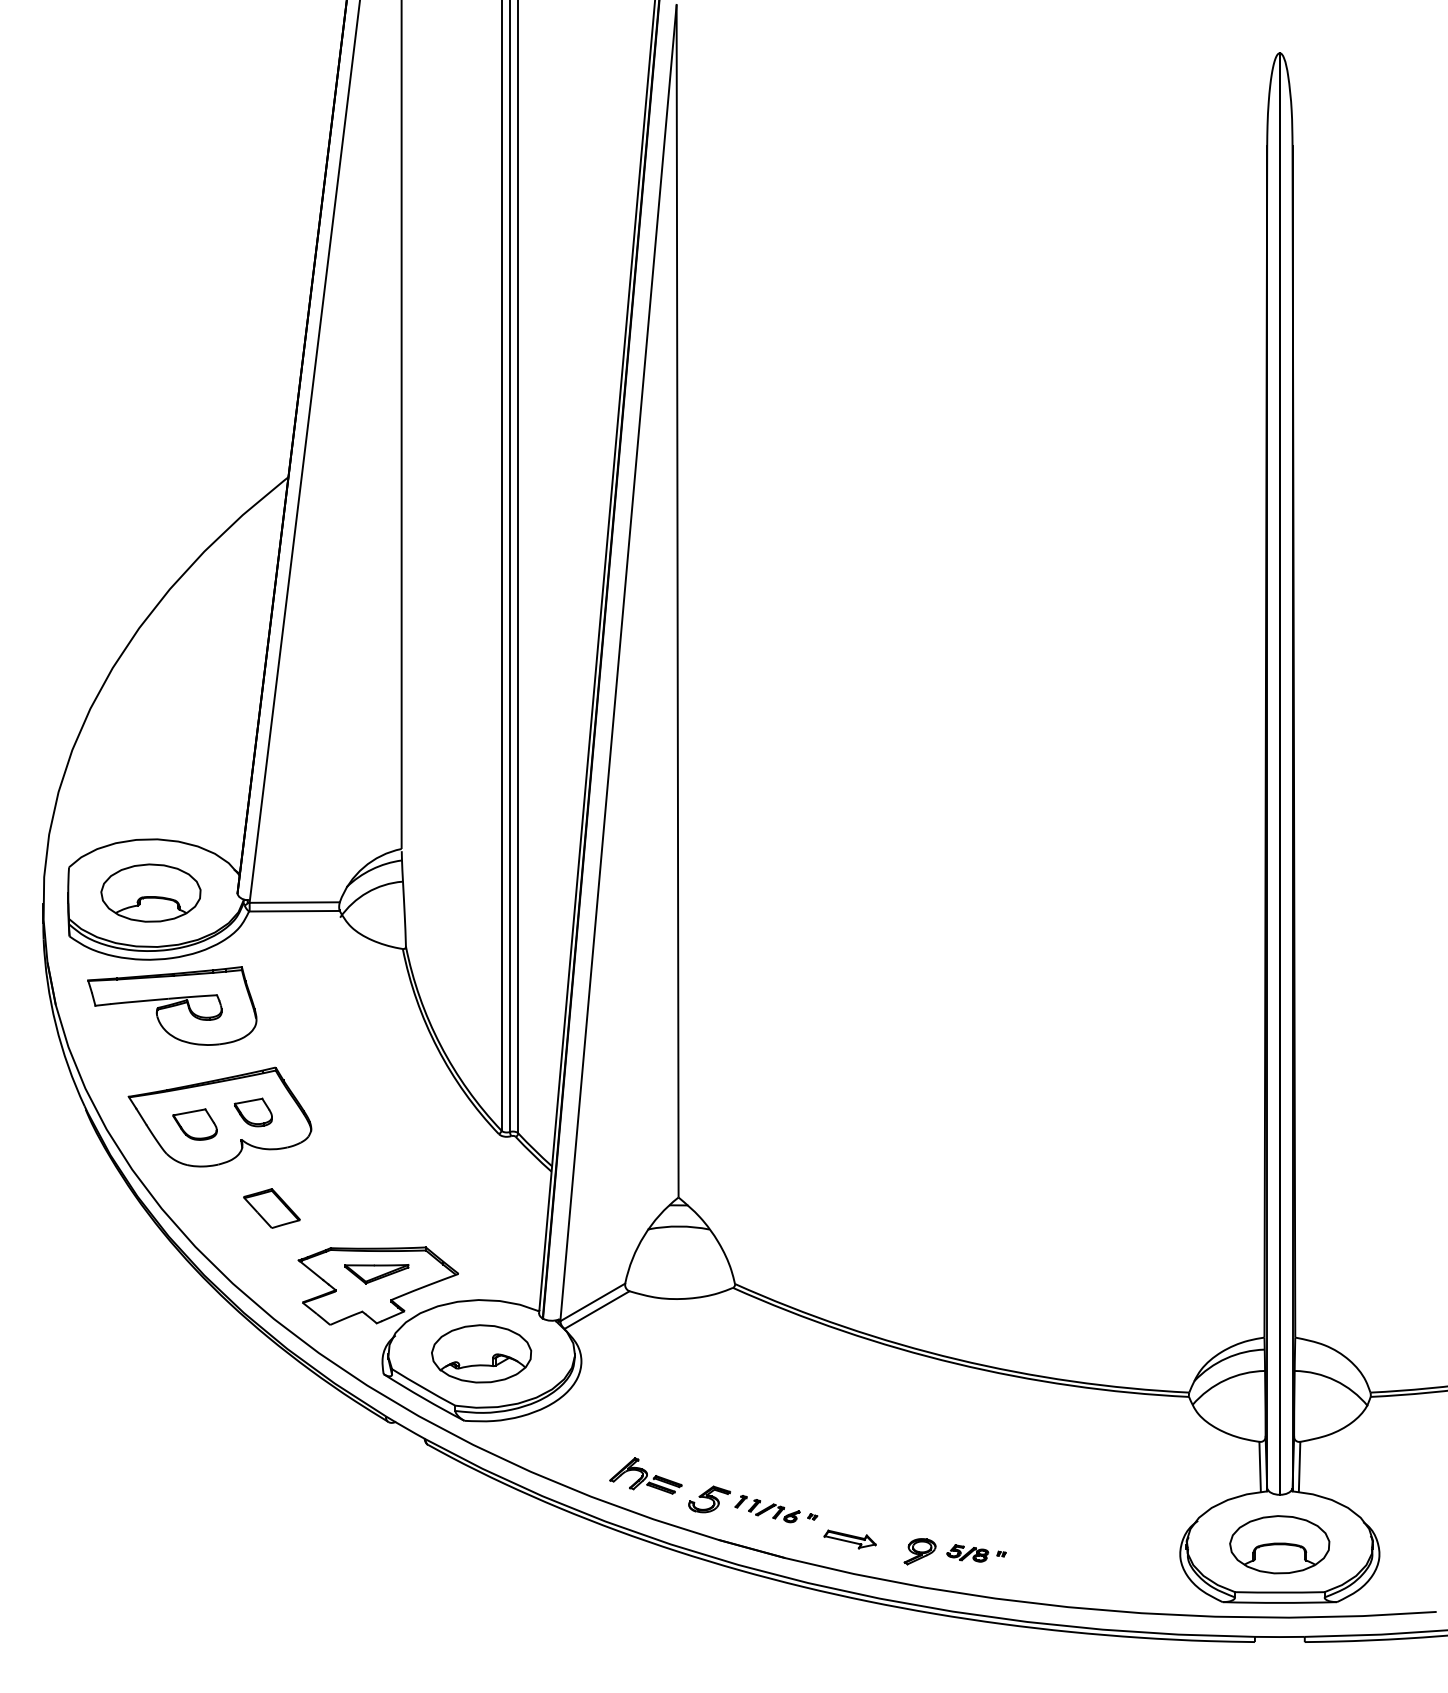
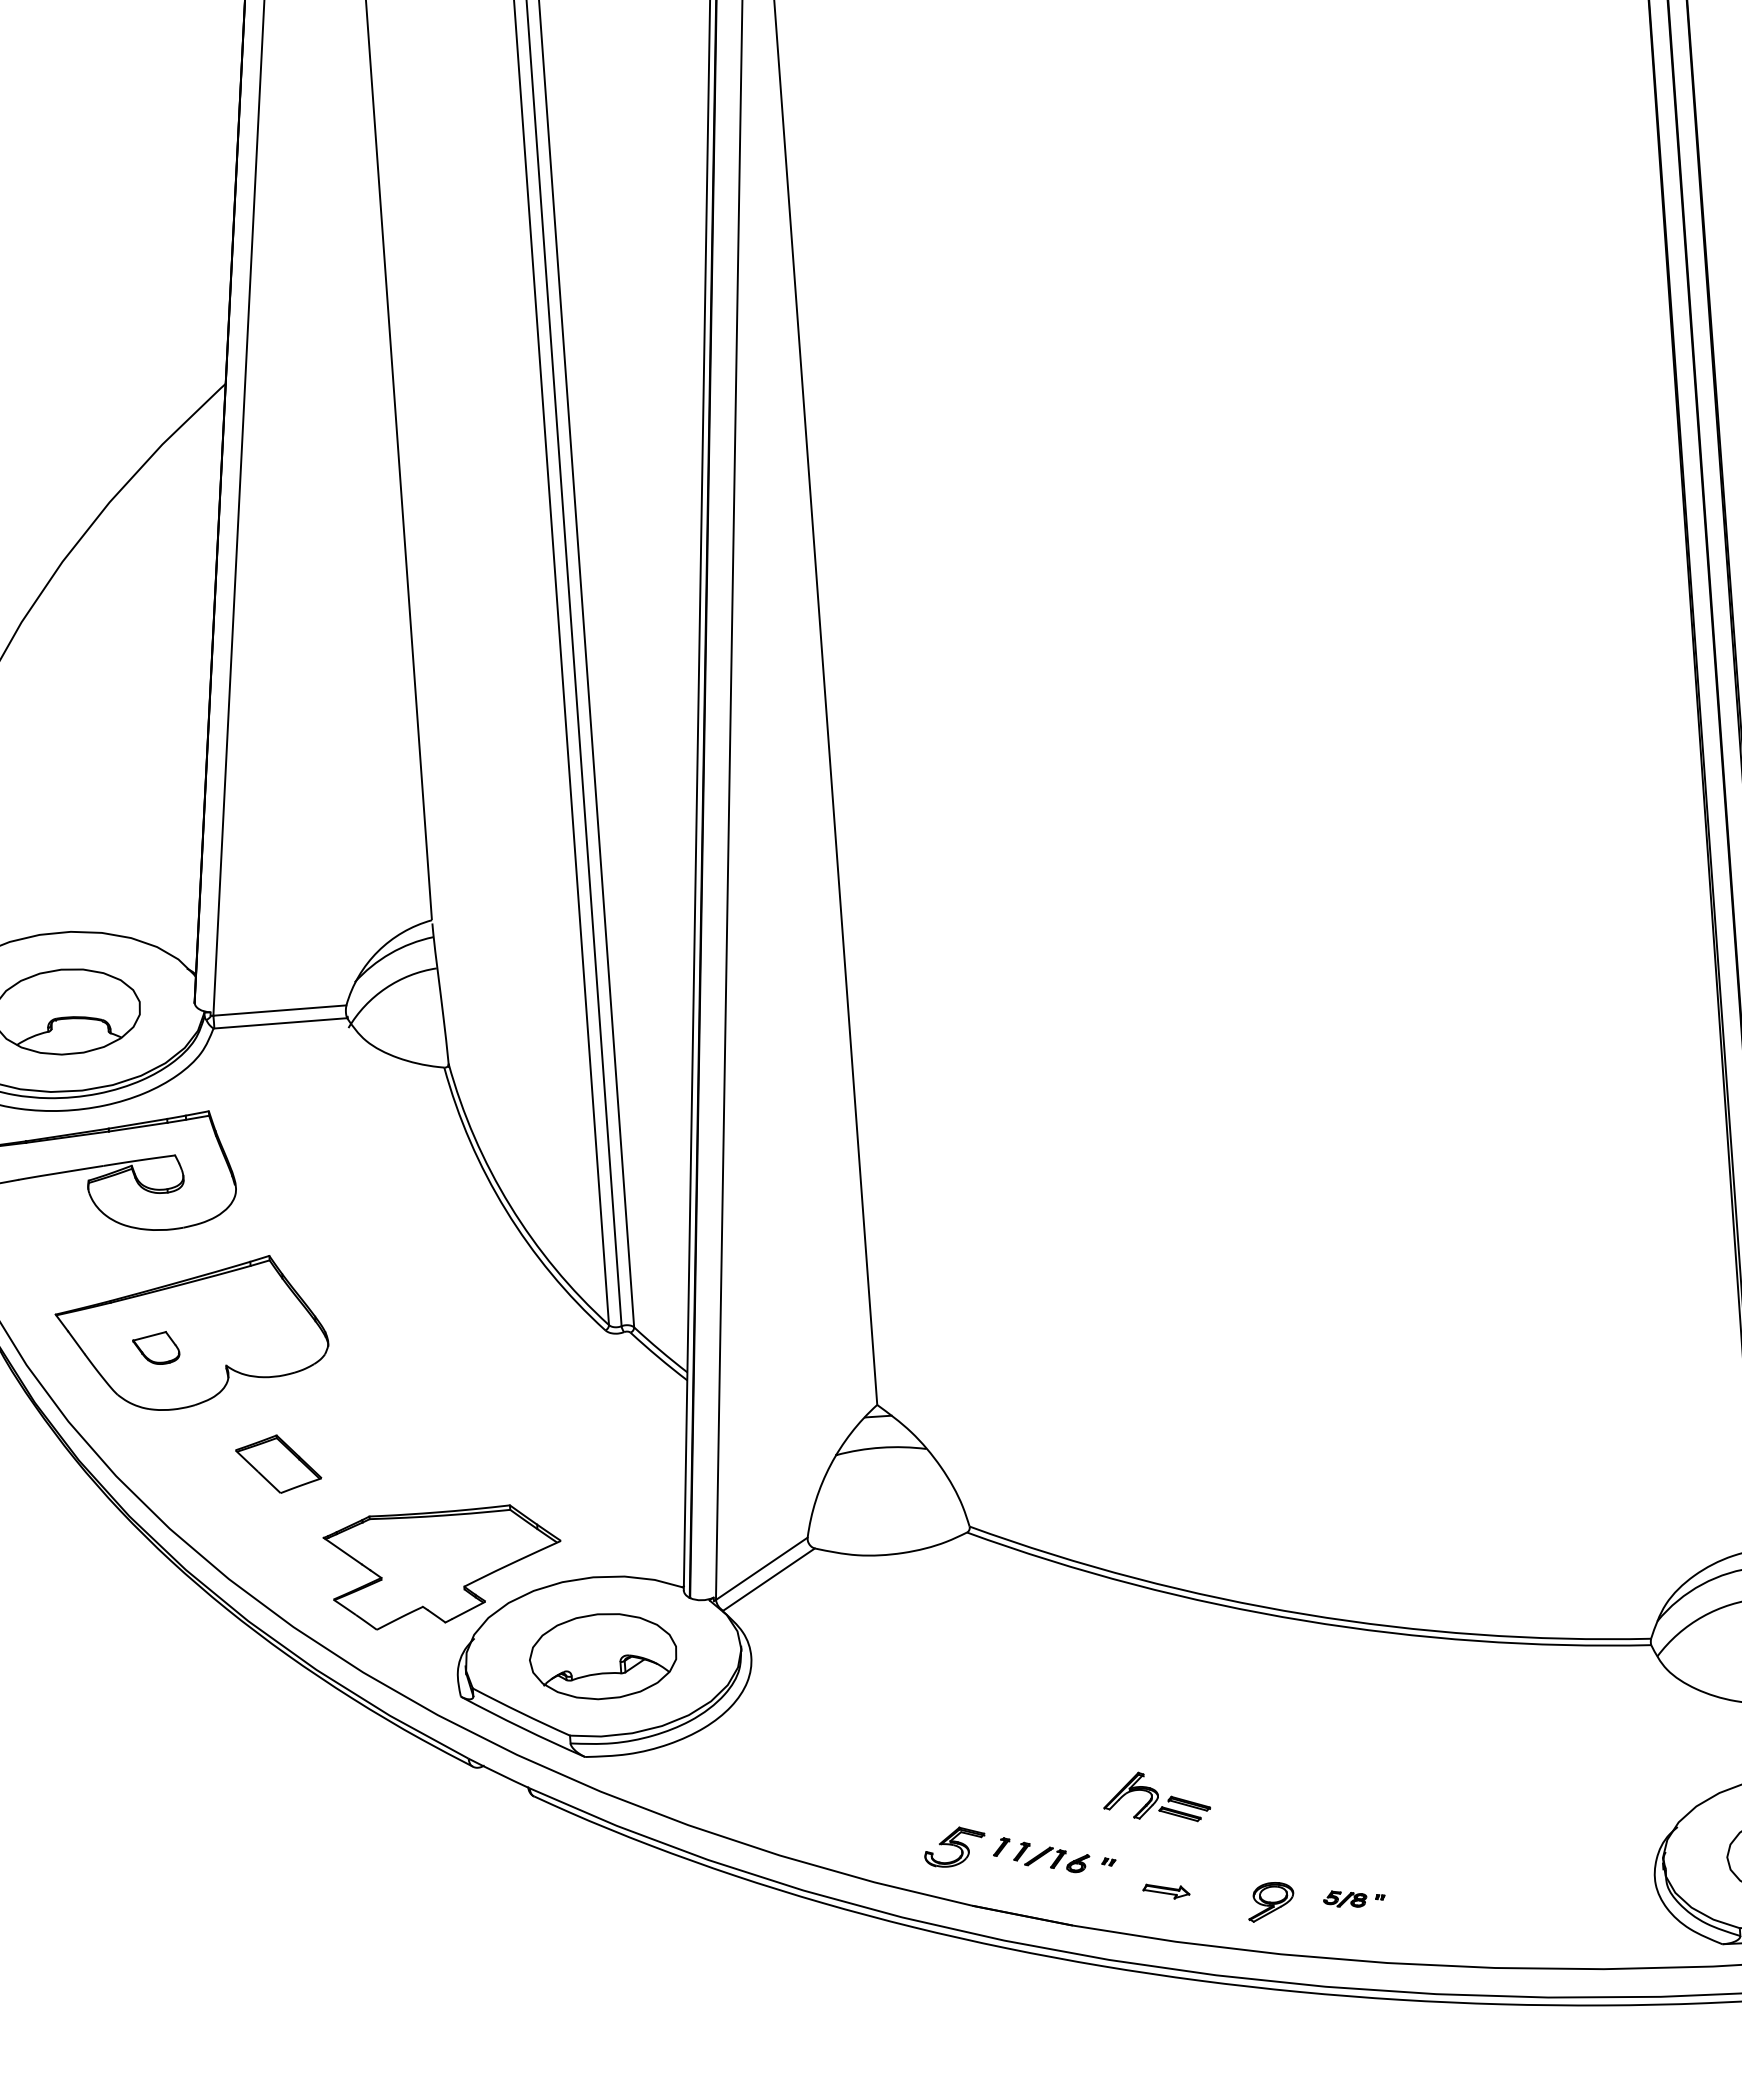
part: (252, 1112) -> (239, 1324), removed
part: (194, 1124) -> (155, 1348), size x0.7
part: (376, 1274) -> (439, 1550), removed
part: (645, 1475) -> (1155, 1797), moved
part: (849, 1539) -> (1165, 1891), size x0.6
part: (976, 1553) -> (1354, 1898), size x0.7

